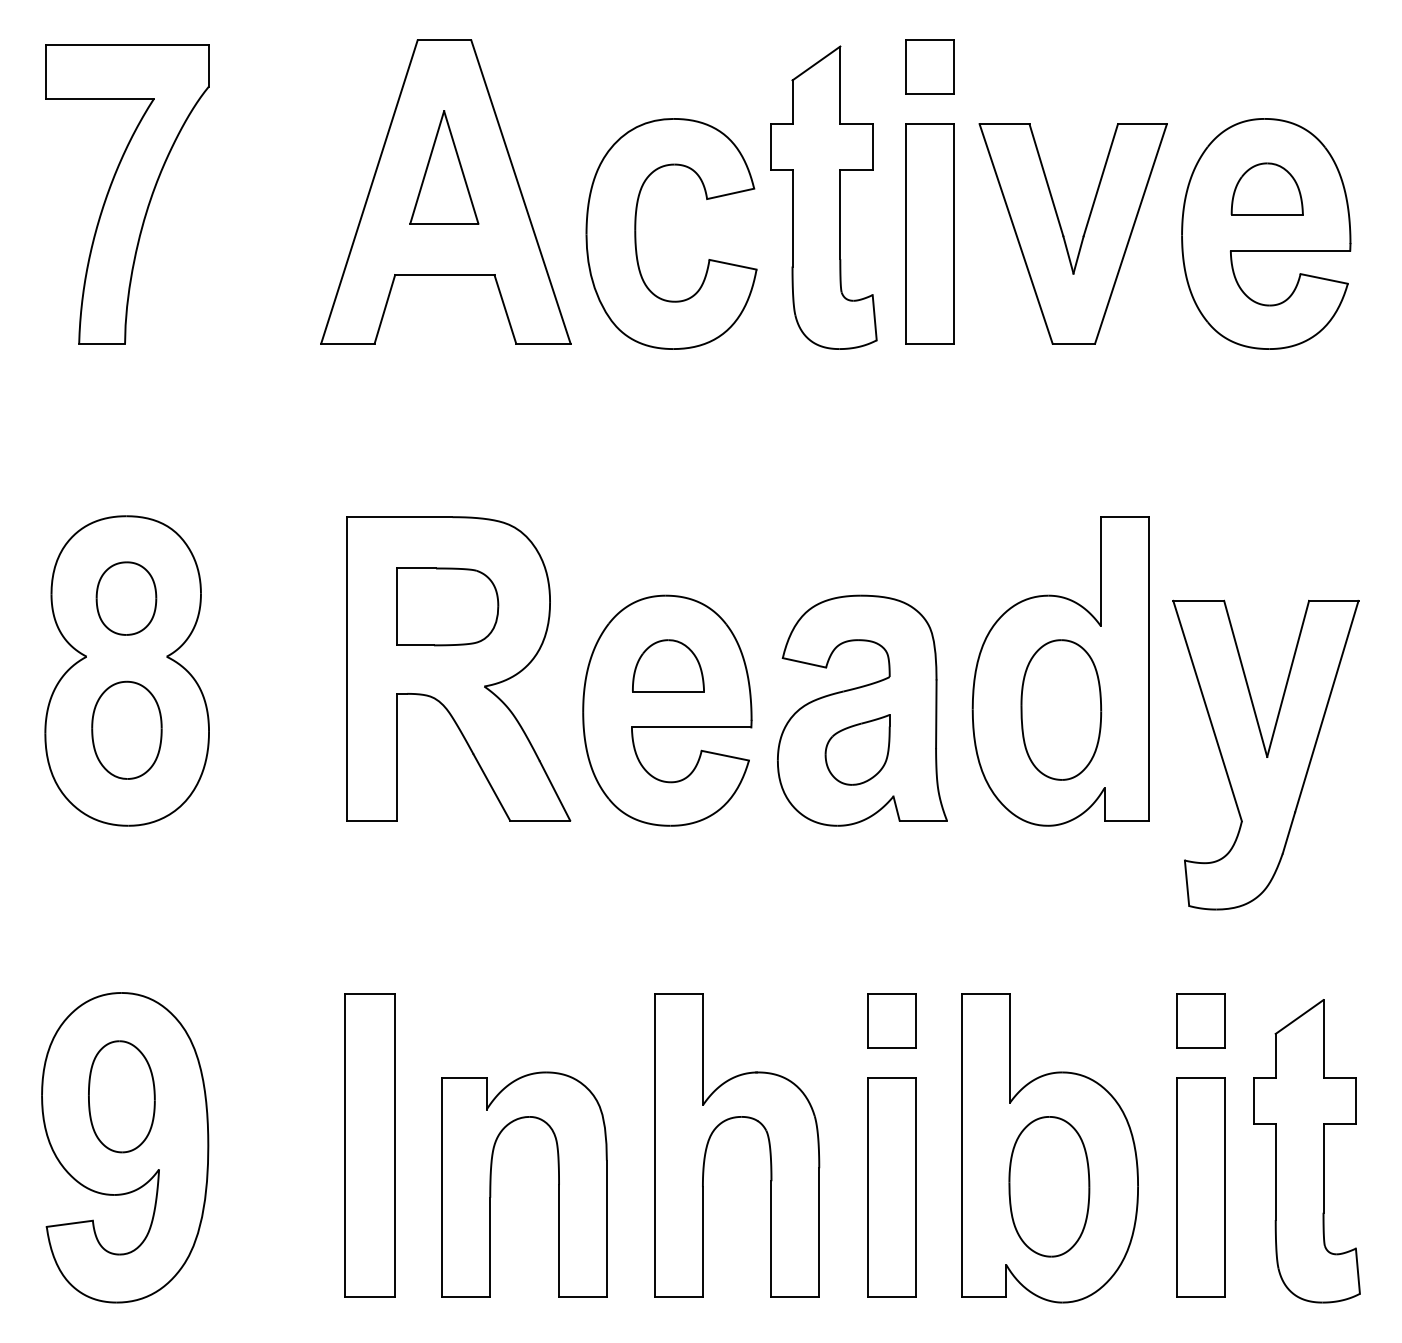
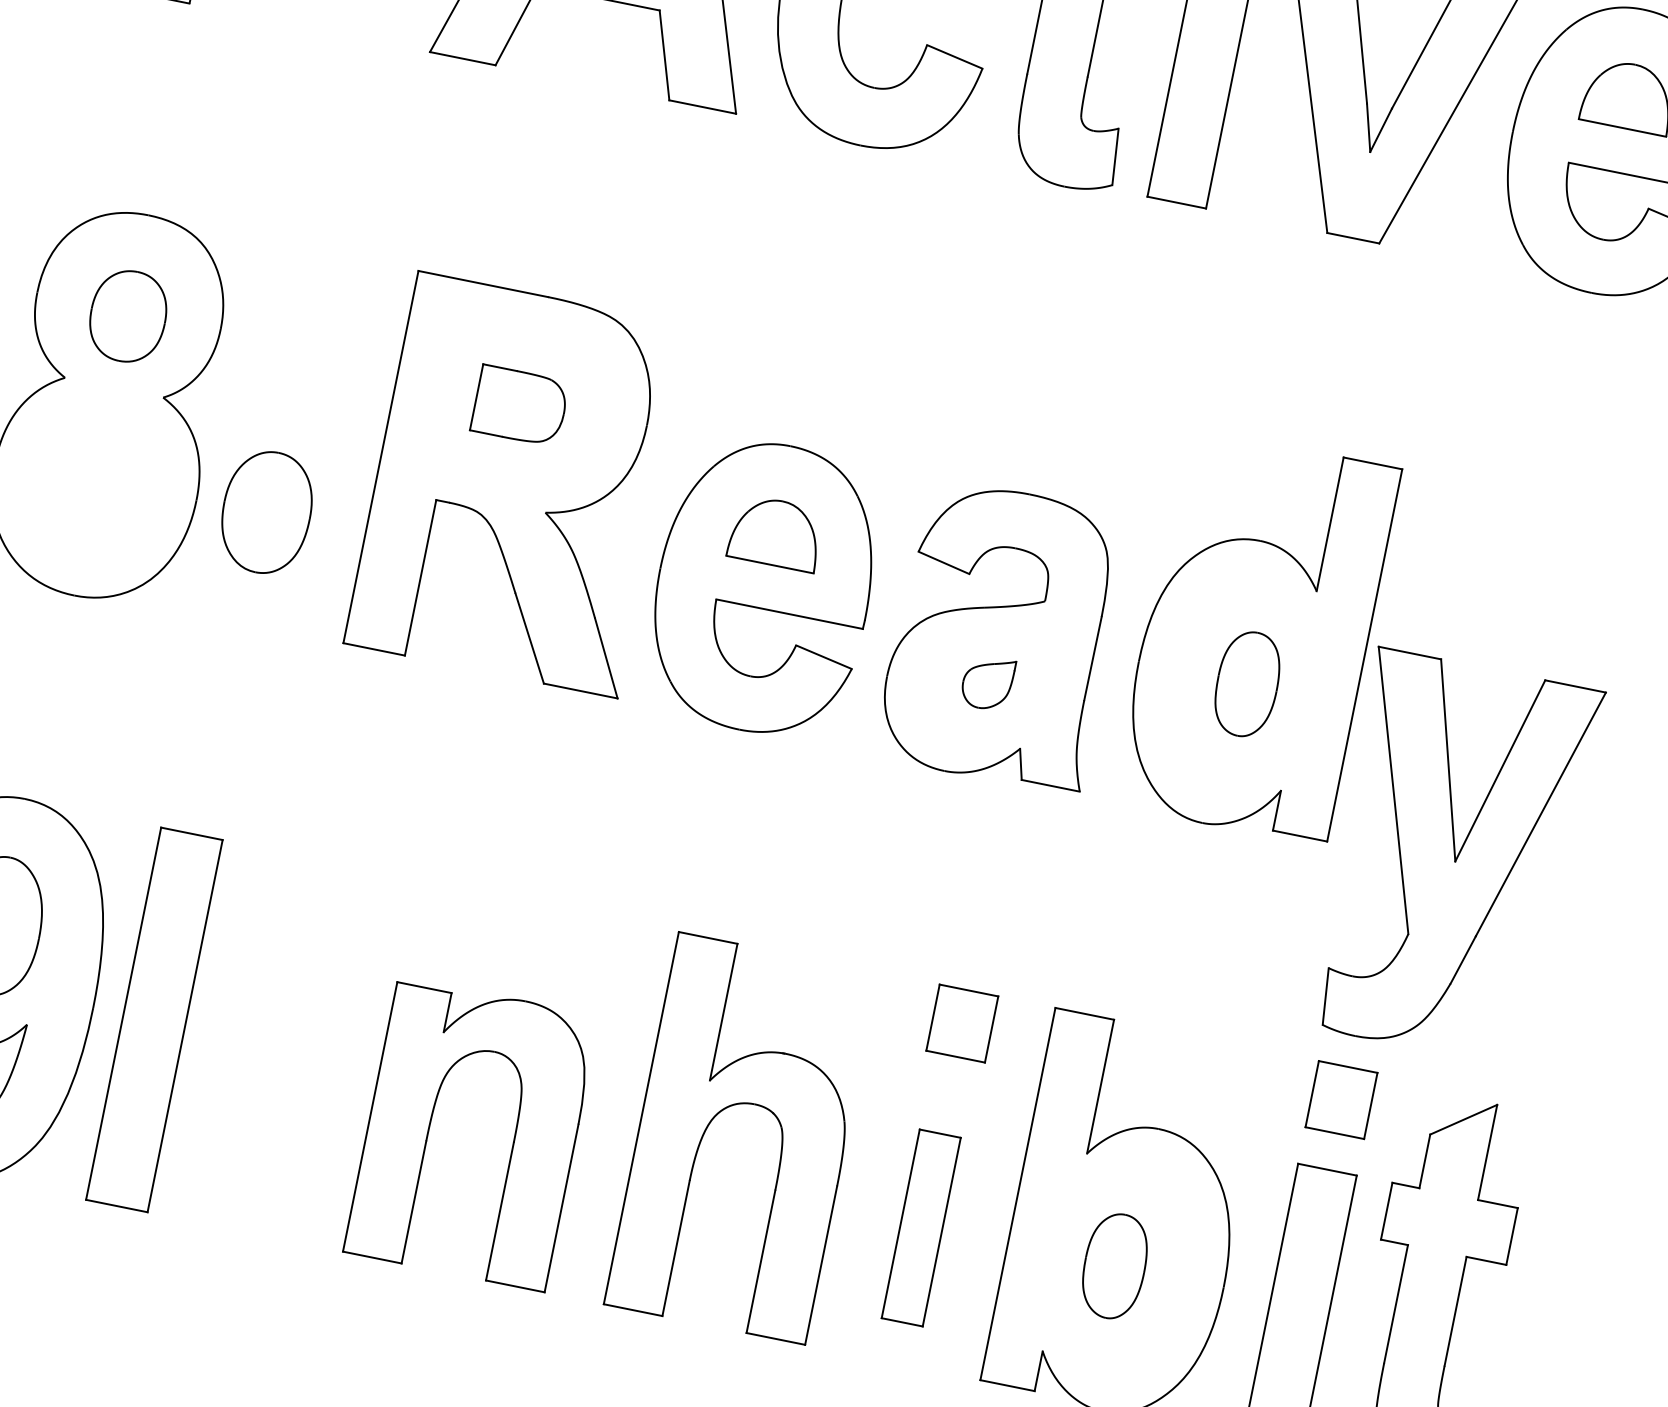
part: (447, 606) -> (520, 405), size x0.7
part: (1061, 709) -> (1247, 683), size x0.6
part: (126, 729) -> (266, 511), moved
part: (857, 749) -> (987, 682), size x0.6
part: (1265, 754) -> (1453, 857), moved
part: (369, 1145) -> (153, 1019), moved
part: (1049, 1186) -> (1115, 1265), size x0.6
part: (891, 1187) -> (920, 1227), size x0.7

